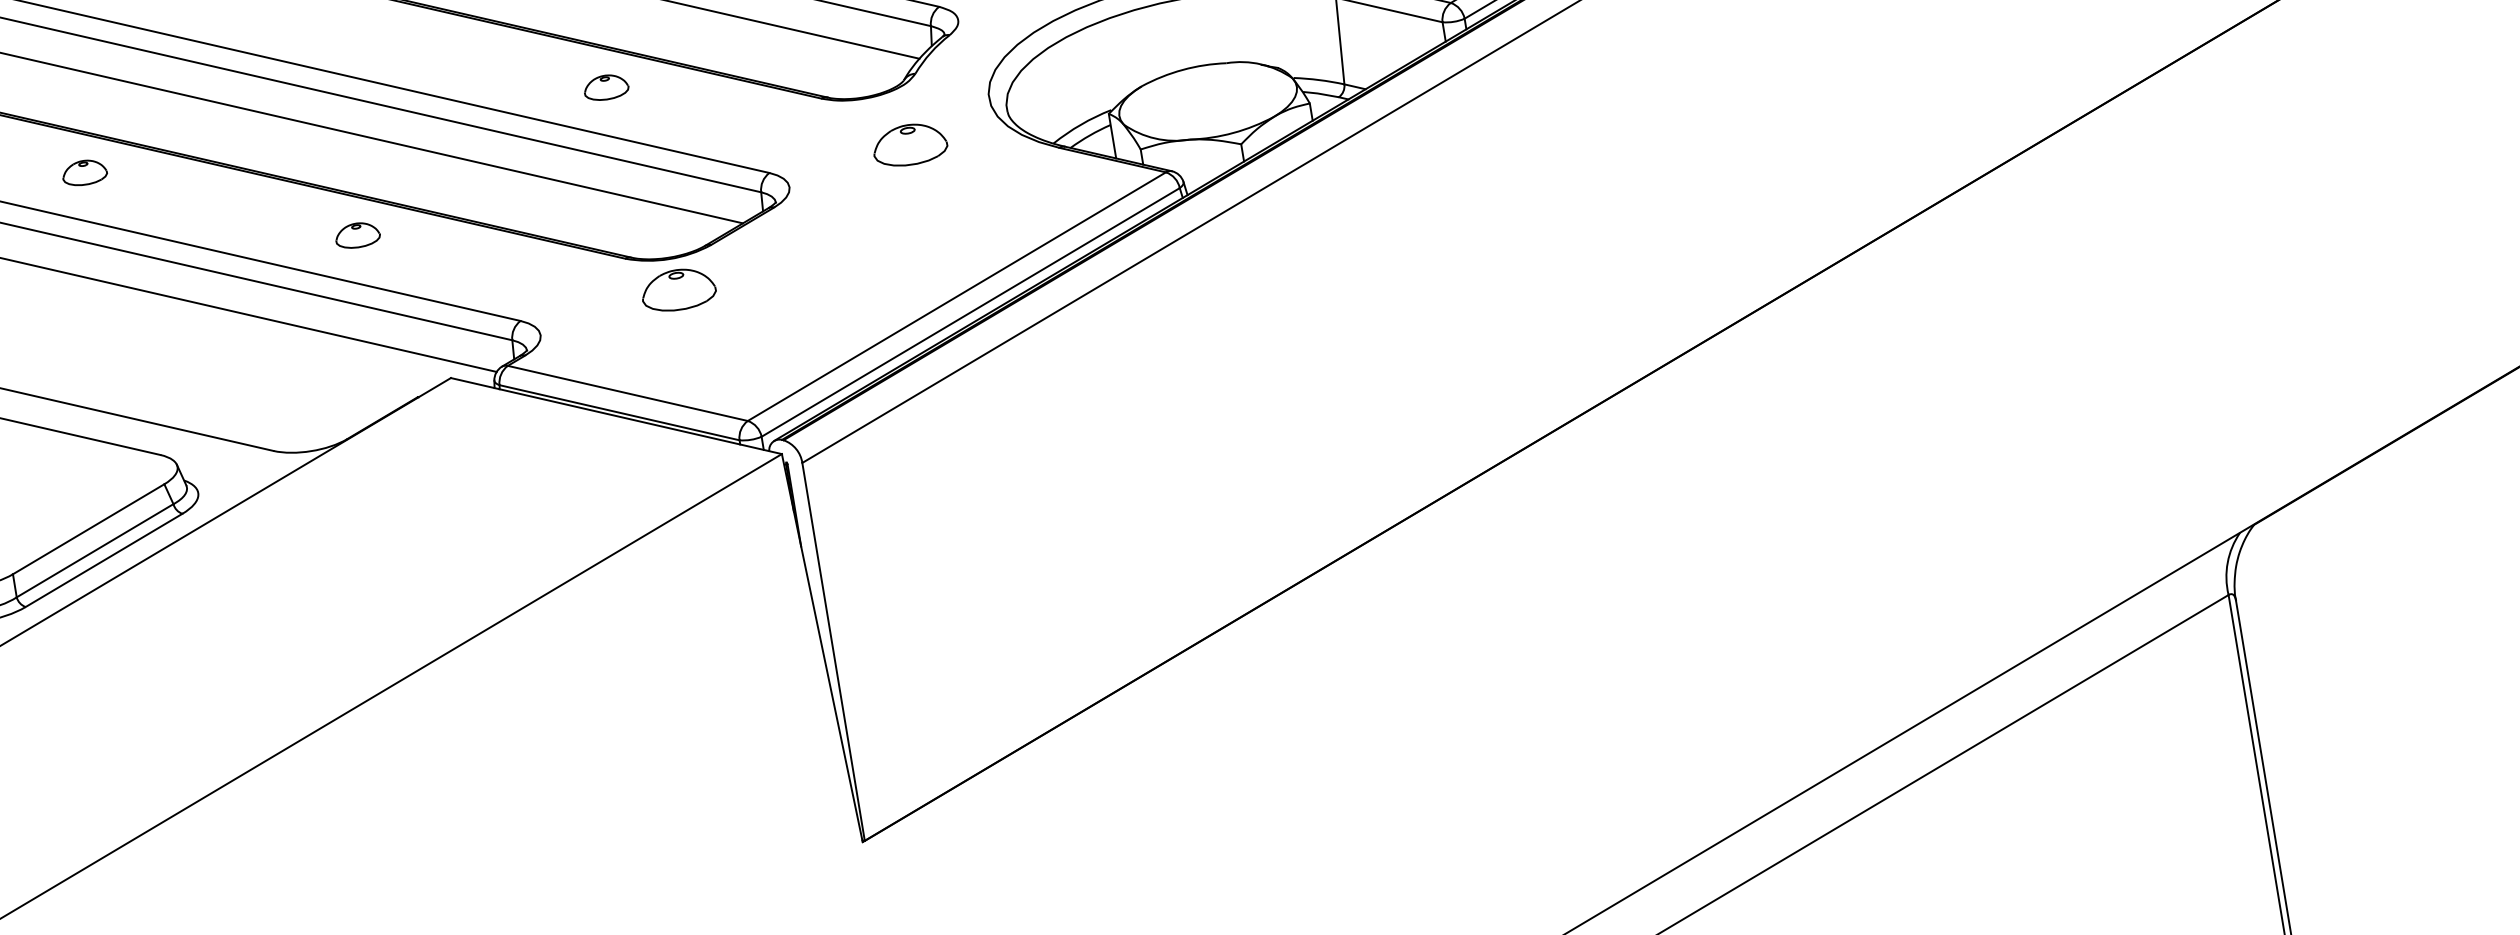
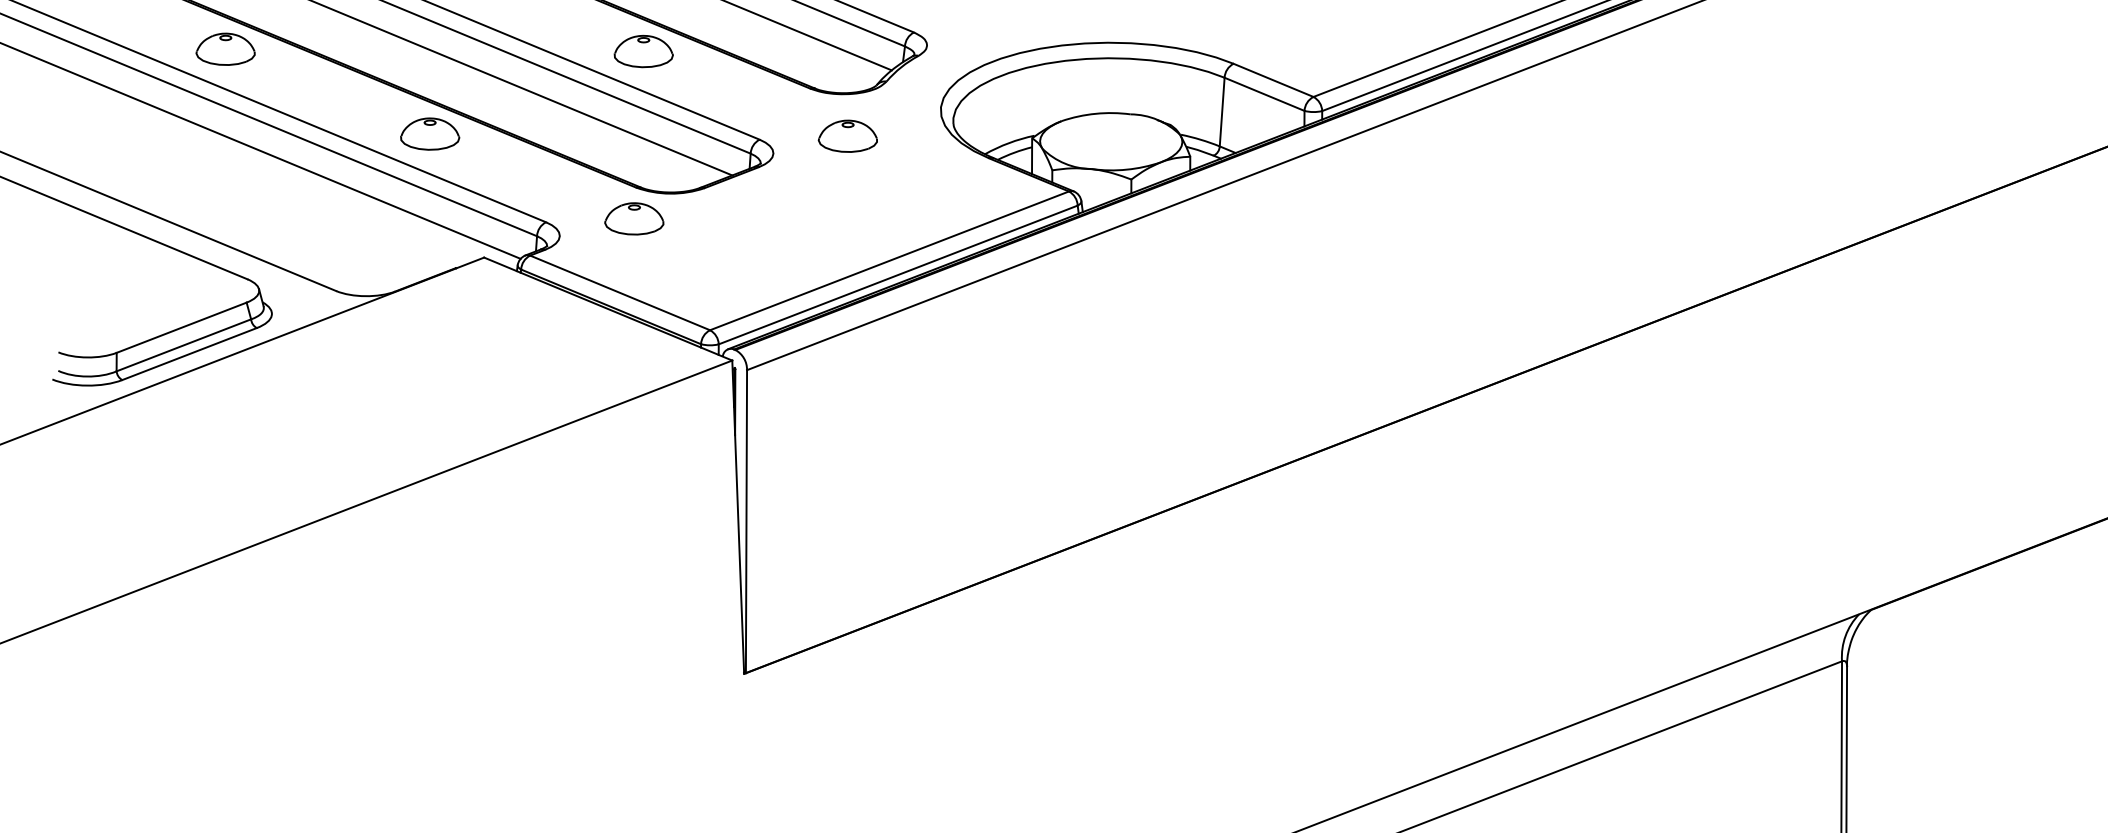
part: (606, 87) -> (643, 51), size x1.67
part: (909, 143) -> (847, 135), moved
part: (84, 171) -> (225, 48), size x1.67
part: (357, 234) -> (430, 133), size x1.67
part: (678, 289) -> (634, 218), moved

